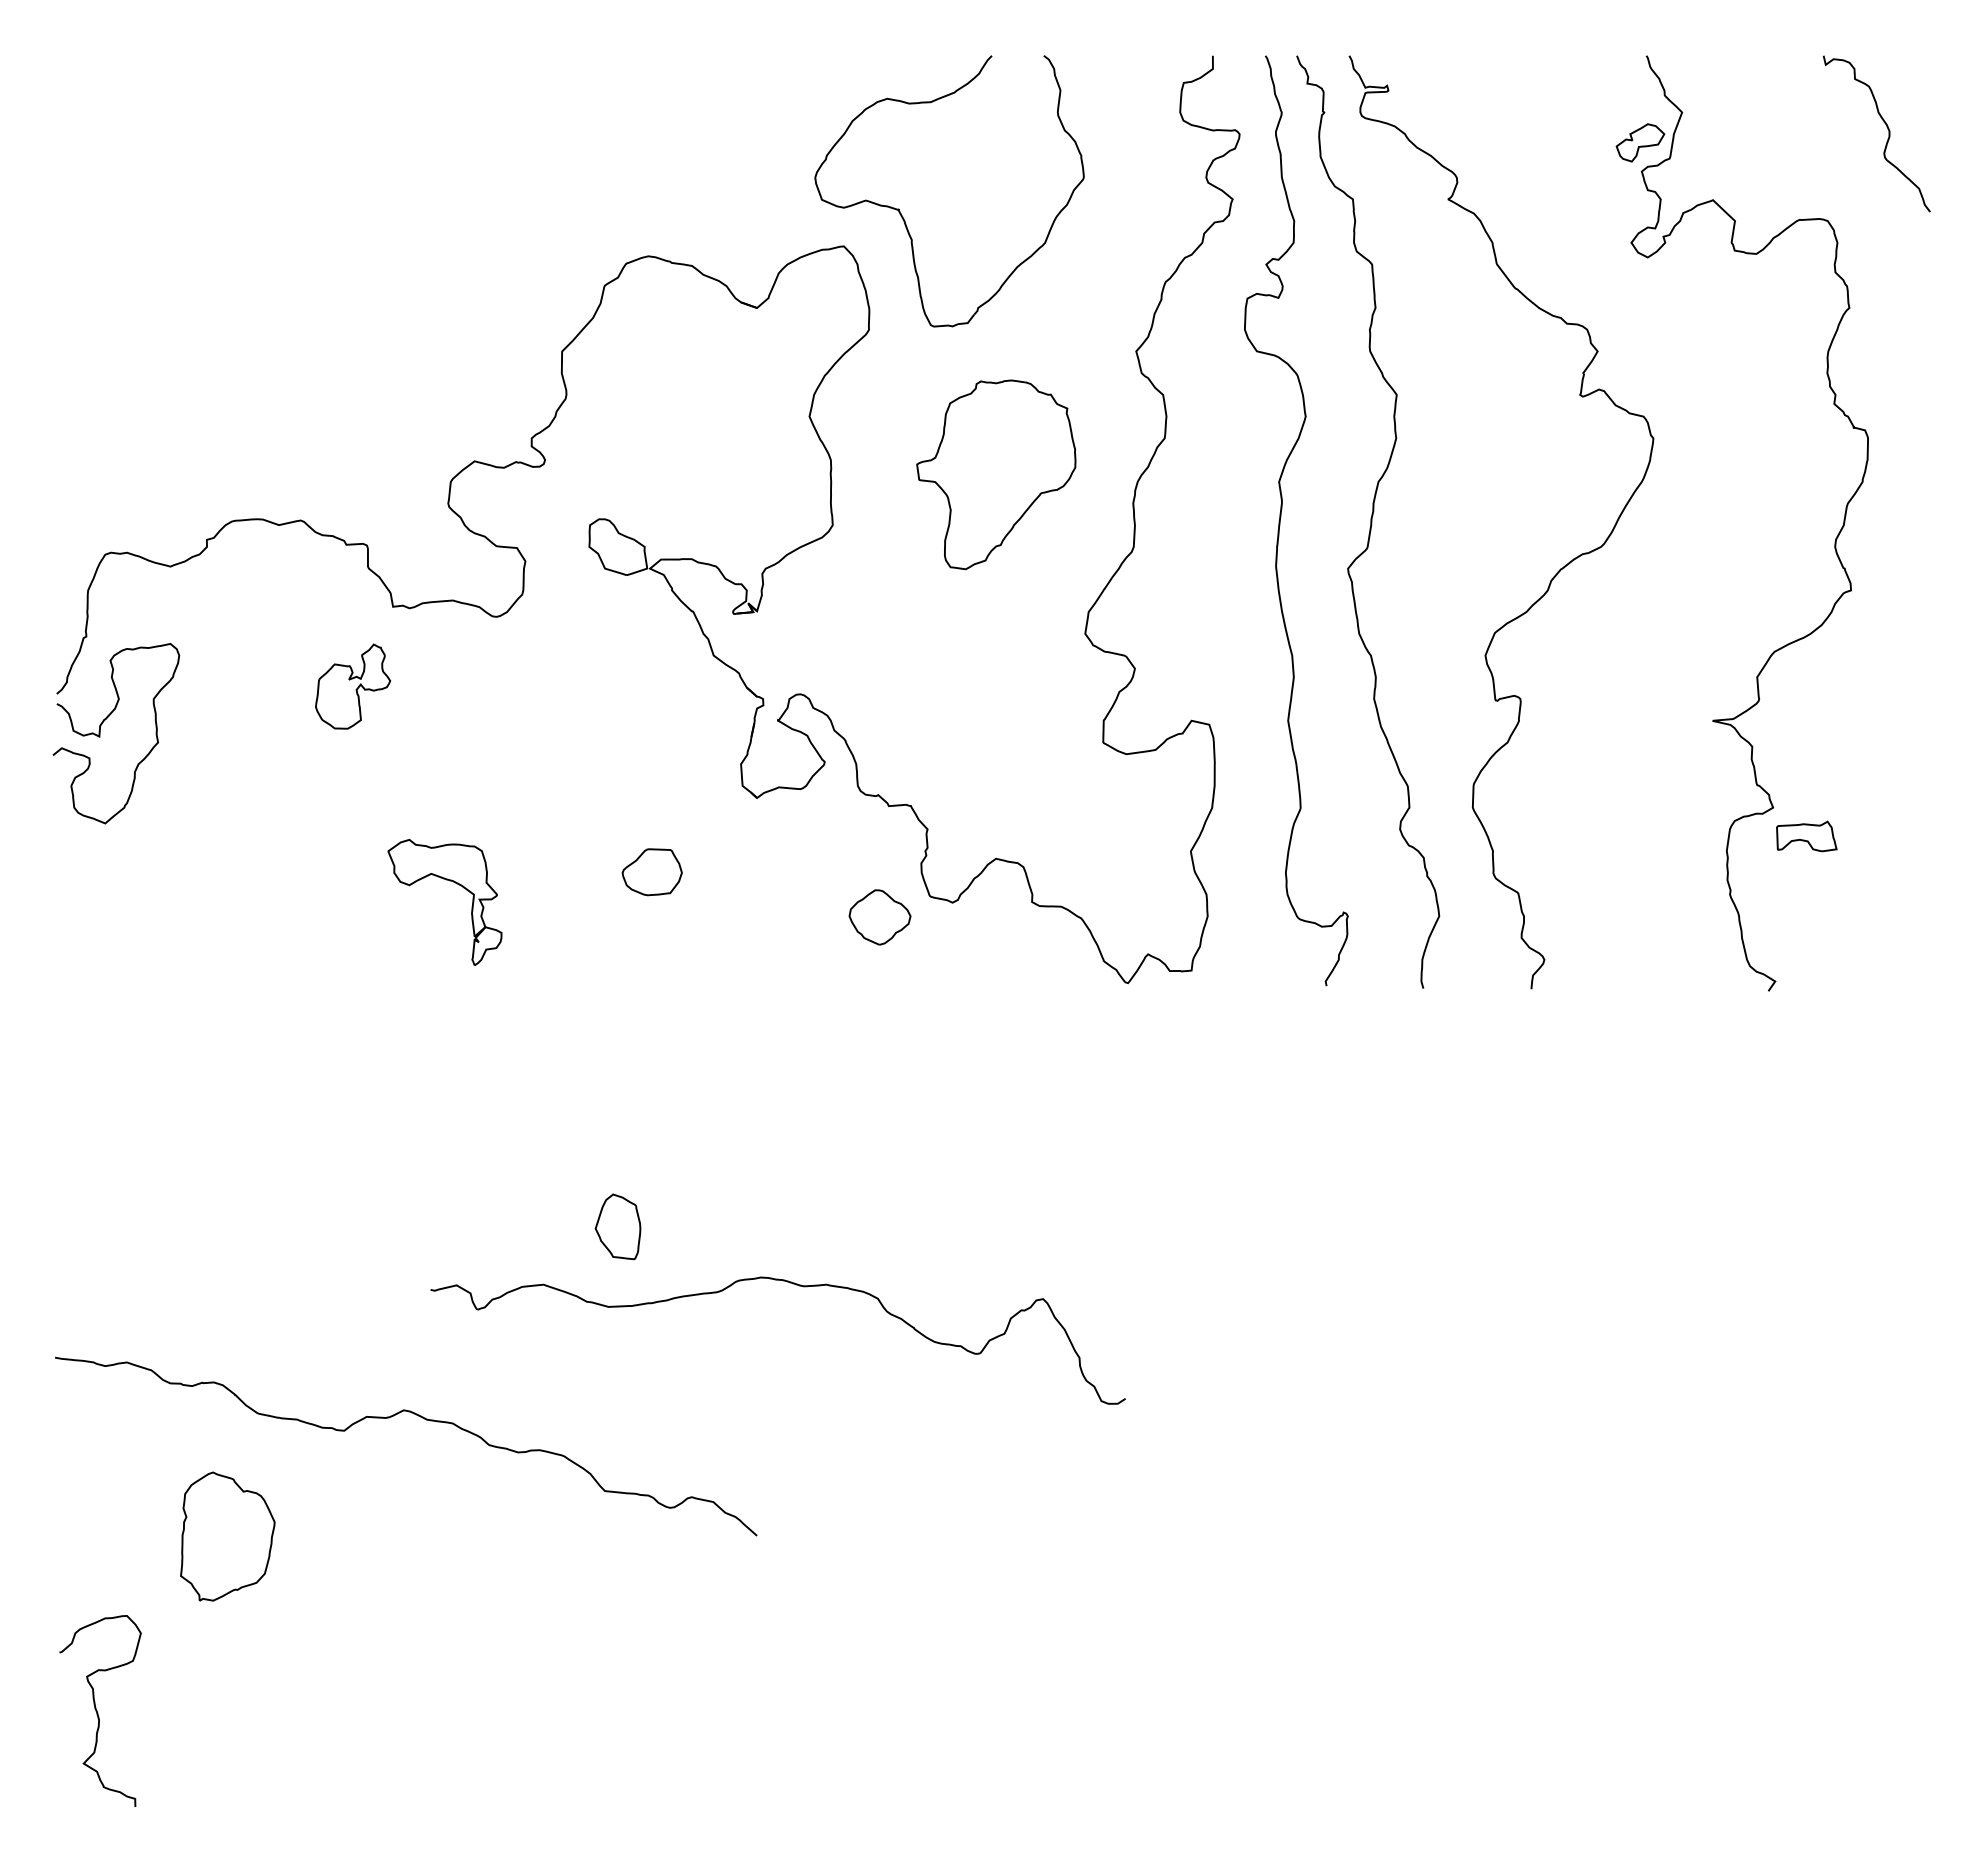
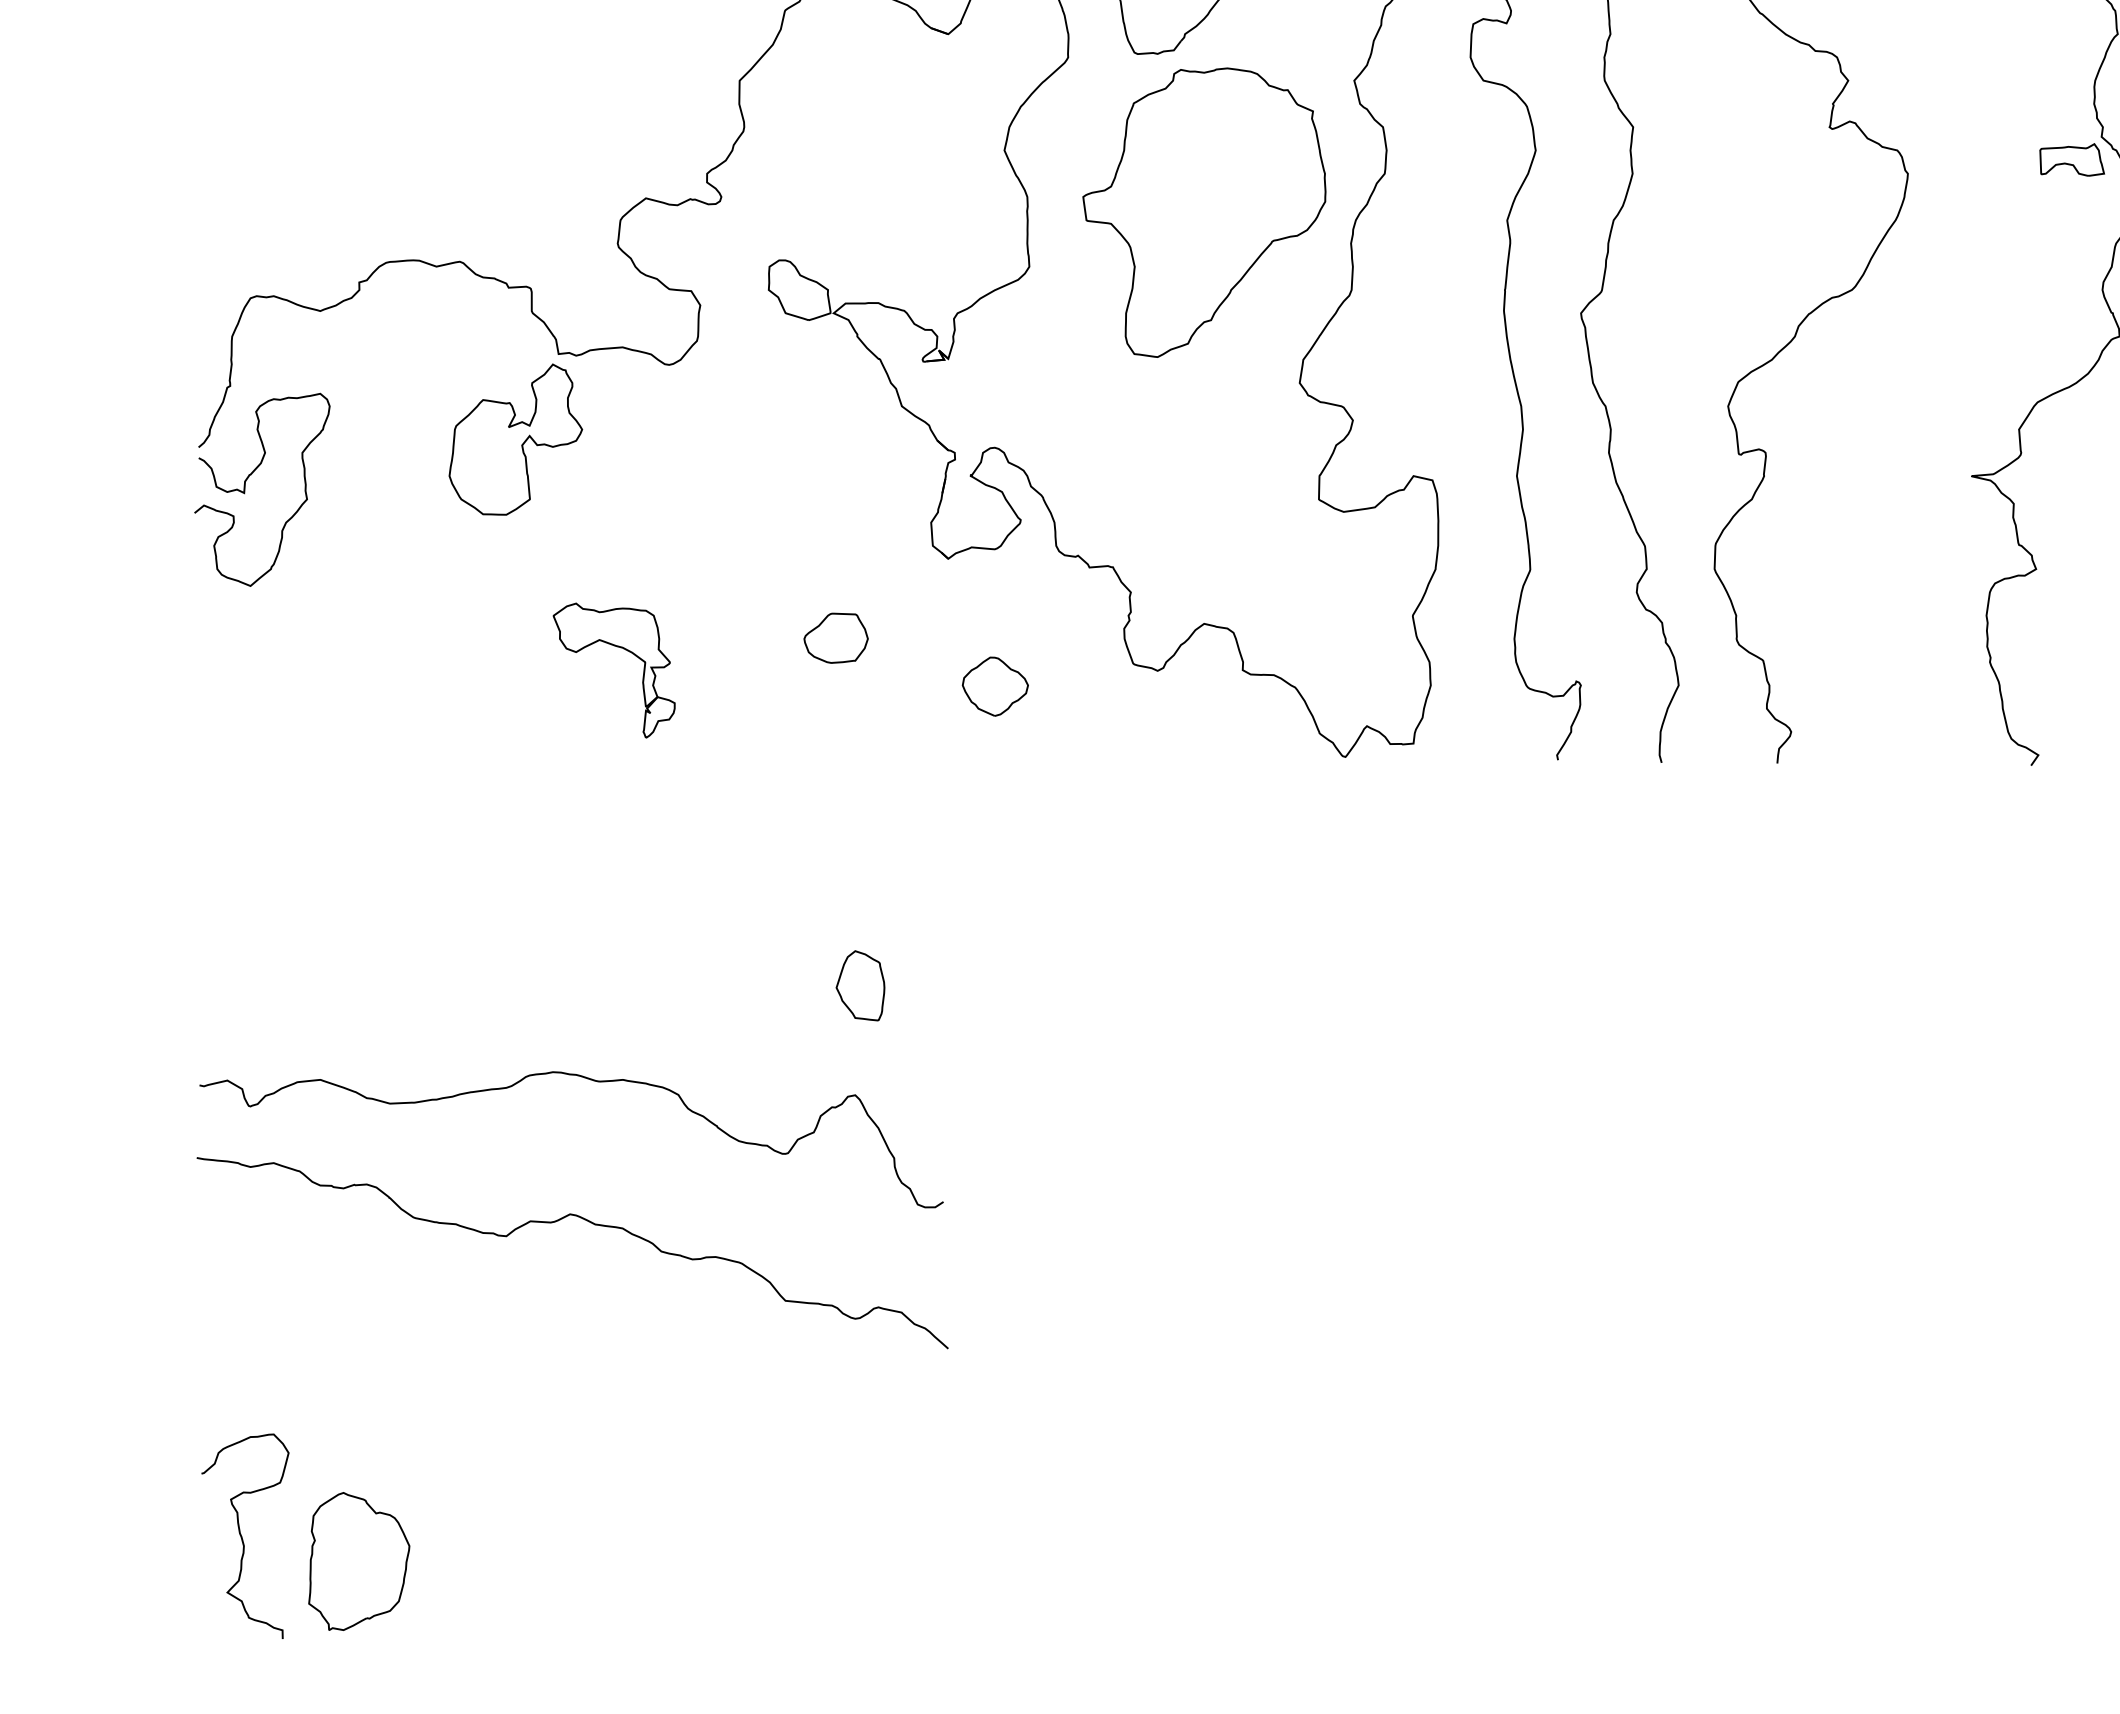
part: (996, 474) -> (1204, 212), size x1.43
part: (352, 686) -> (515, 439), size x1.67
part: (1806, 836) -> (2071, 159), moved
part: (879, 917) -> (994, 686), moved
part: (617, 1226) -> (859, 985), moved
curve: (796, 1285) -> (591, 1080), moved
part: (227, 1536) -> (358, 1561), moved

